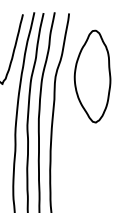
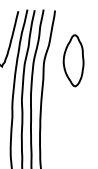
part: (92, 76) -> (73, 60), size x0.7

